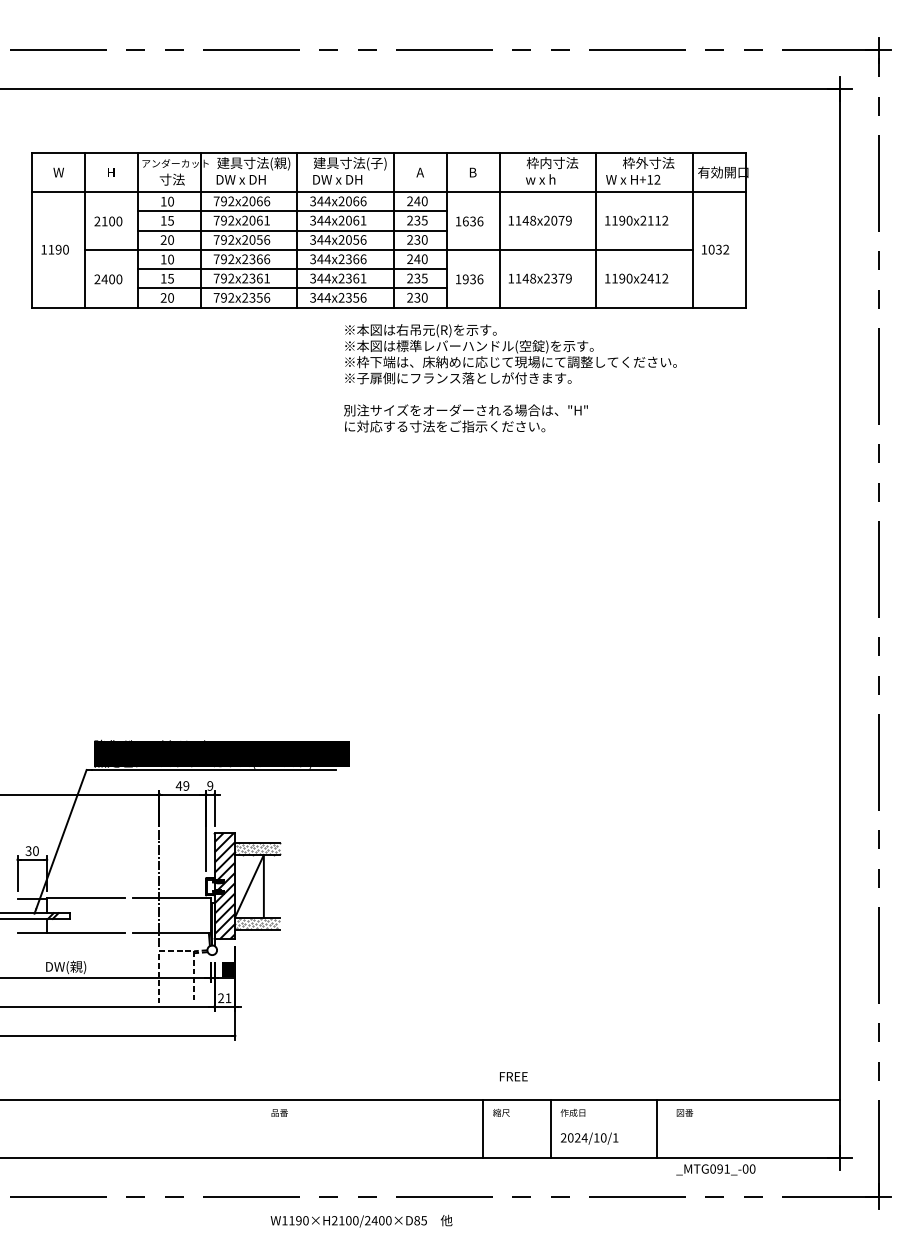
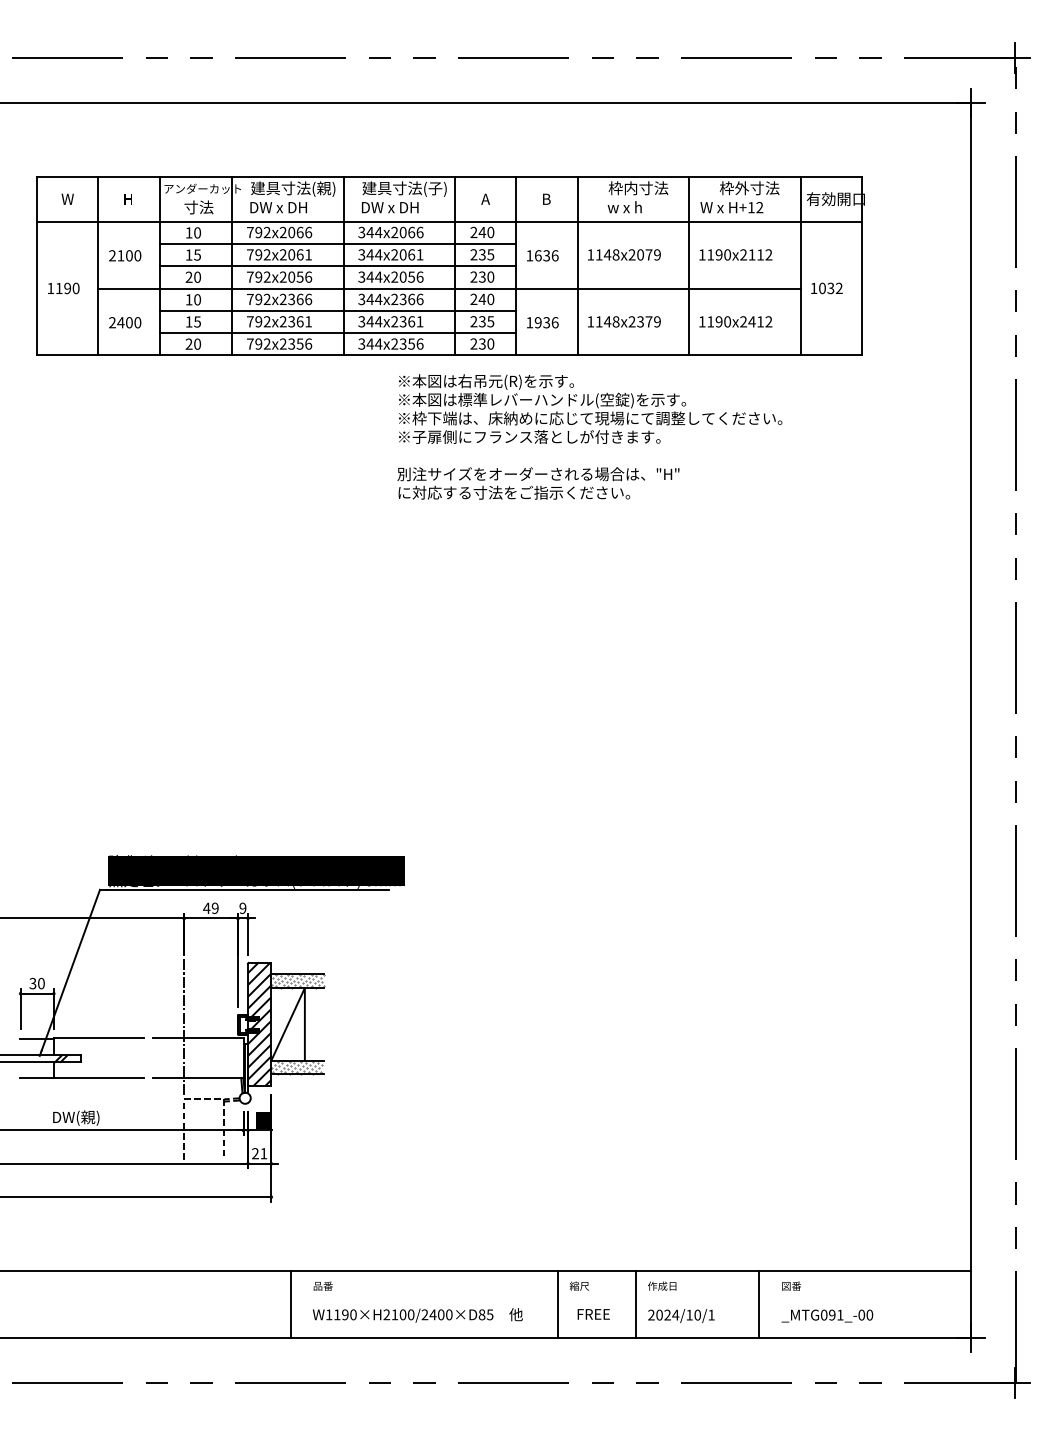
text: (513, 1076) -> (593, 1314), moved
line: (251, 1128) -> (290, 1304), added
text: (716, 1169) -> (827, 1315), moved
text: (361, 1221) -> (417, 1315), moved

